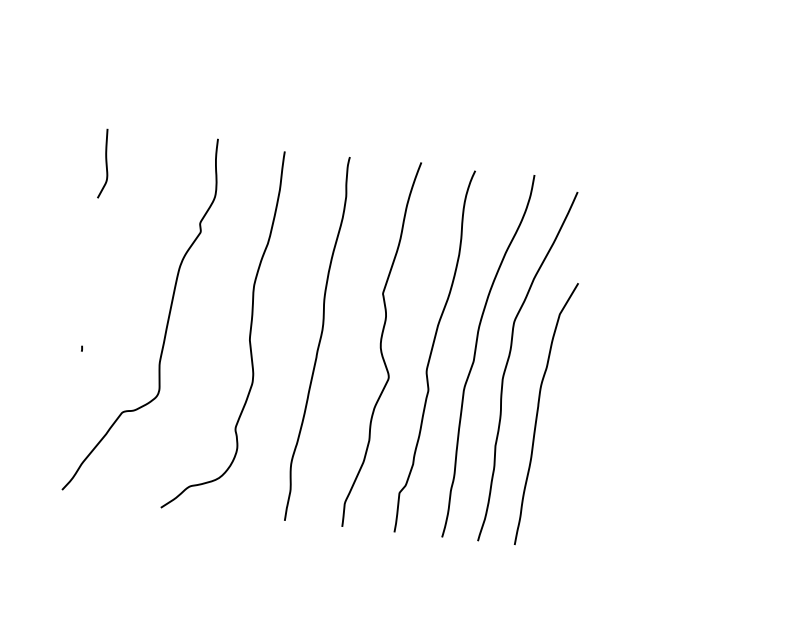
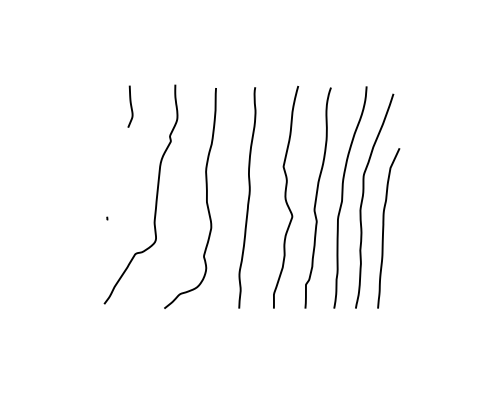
curve: (105, 163) -> (130, 106), moved

